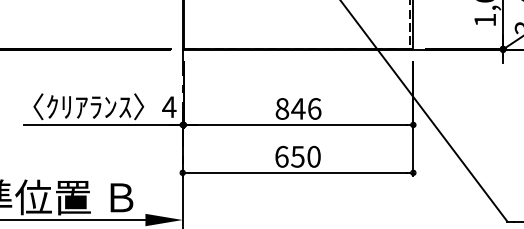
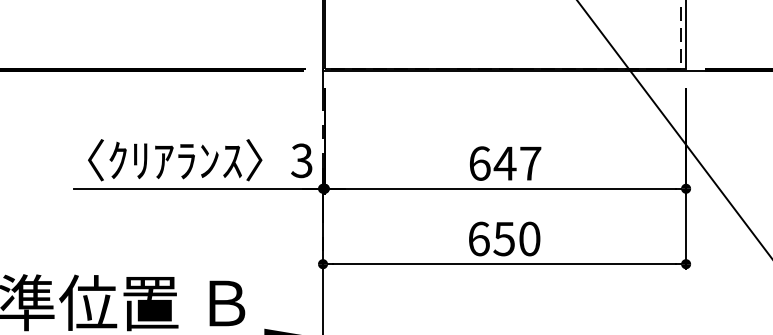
text: (169, 107) -> (302, 161), 4 -> 3
text: (298, 108) -> (505, 162), 846 -> 647

